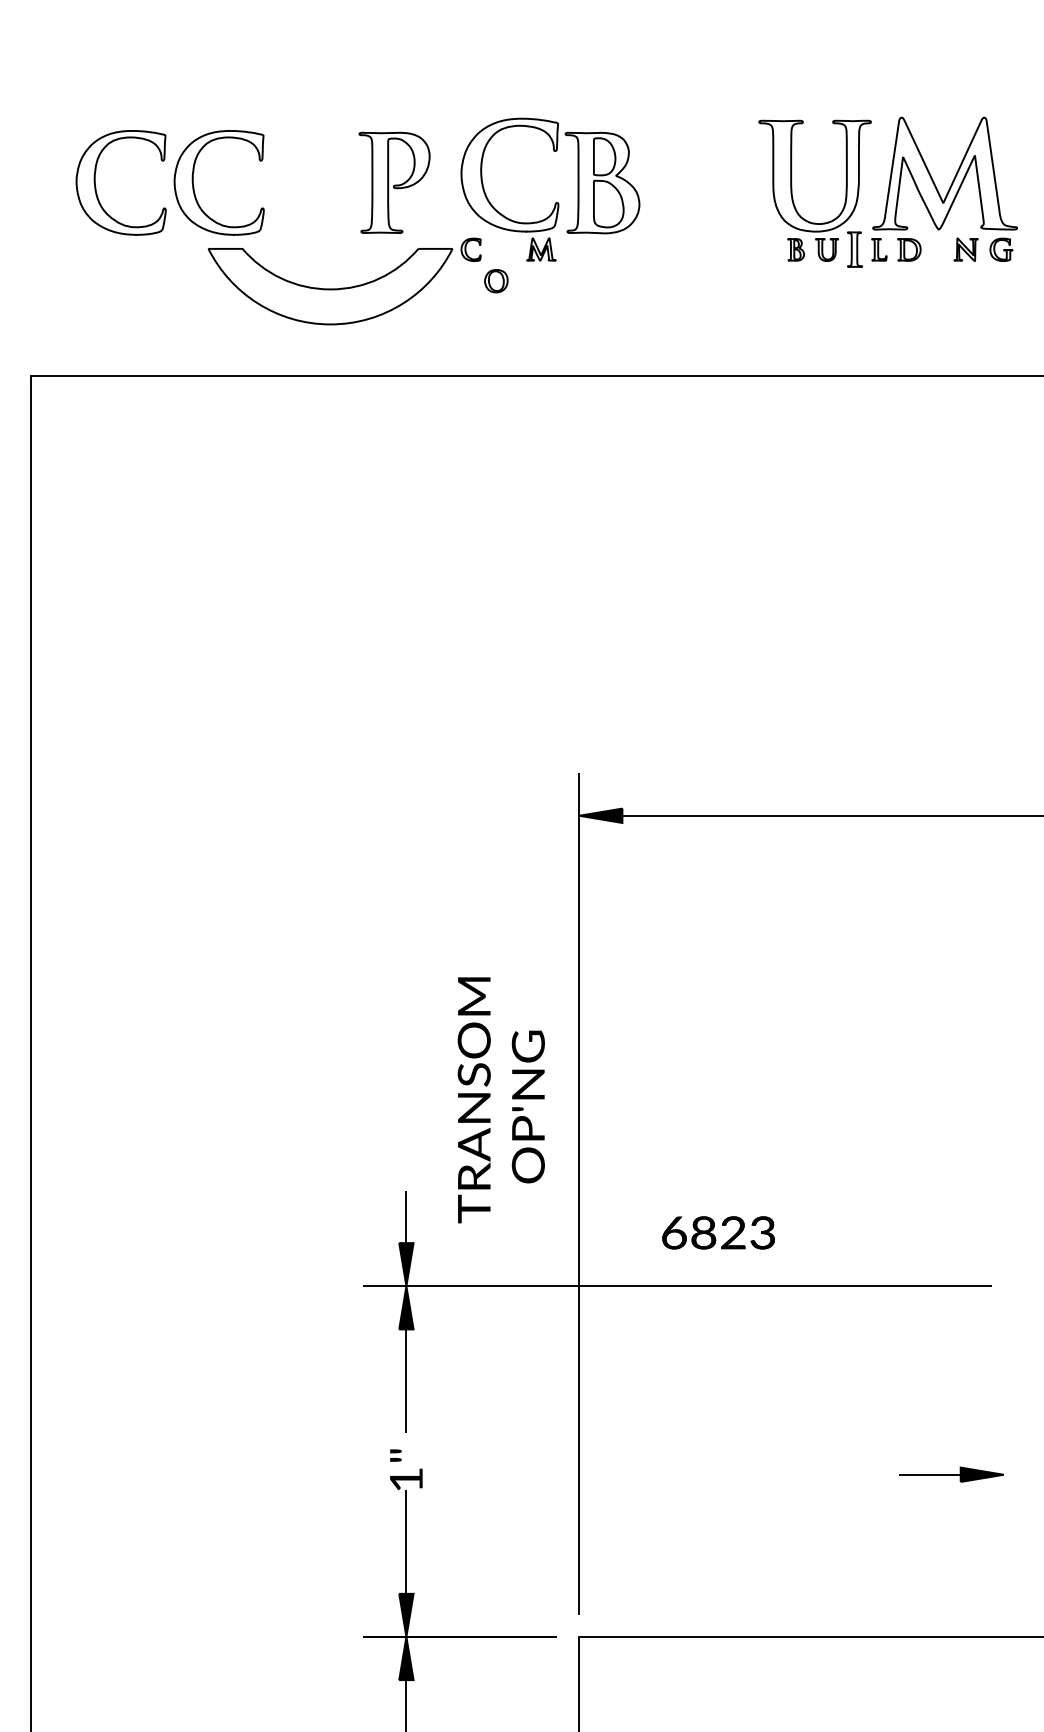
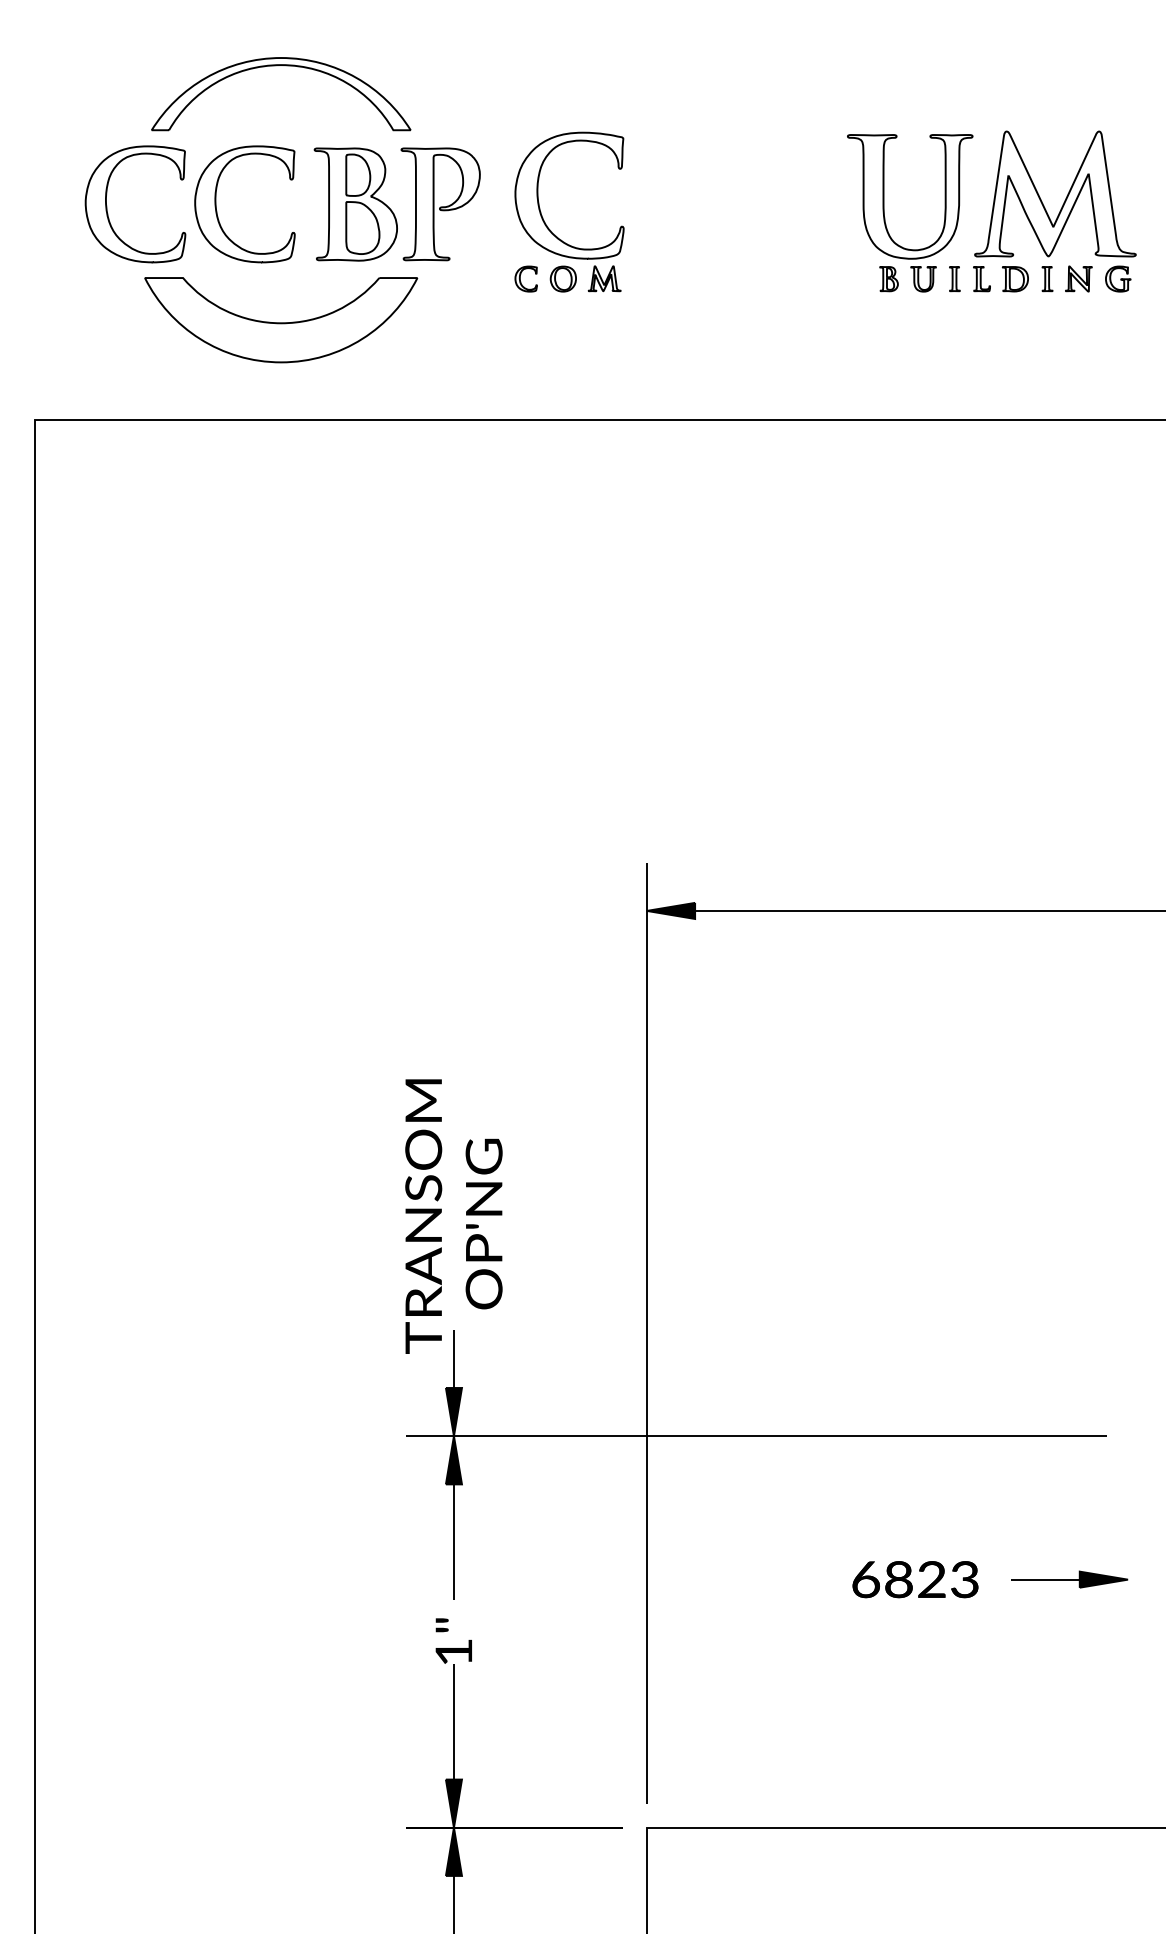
part: (255, 59) -> (285, 66), added
part: (602, 183) -> (355, 204), moved
part: (854, 250) -> (954, 279), size x0.62
part: (938, 250) -> (1047, 279), added
part: (495, 280) -> (562, 278), moved
part: (330, 286) -> (281, 320), moved
text: (500, 1100) -> (453, 1216), moved
text: (718, 1232) -> (915, 1579), moved
part: (951, 1474) -> (1069, 1579), moved

